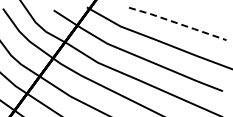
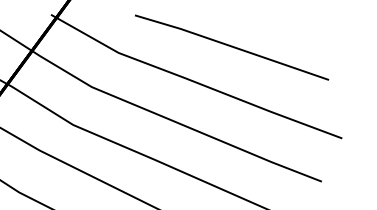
line: (178, 23) -> (233, 46), dashed -> solid

